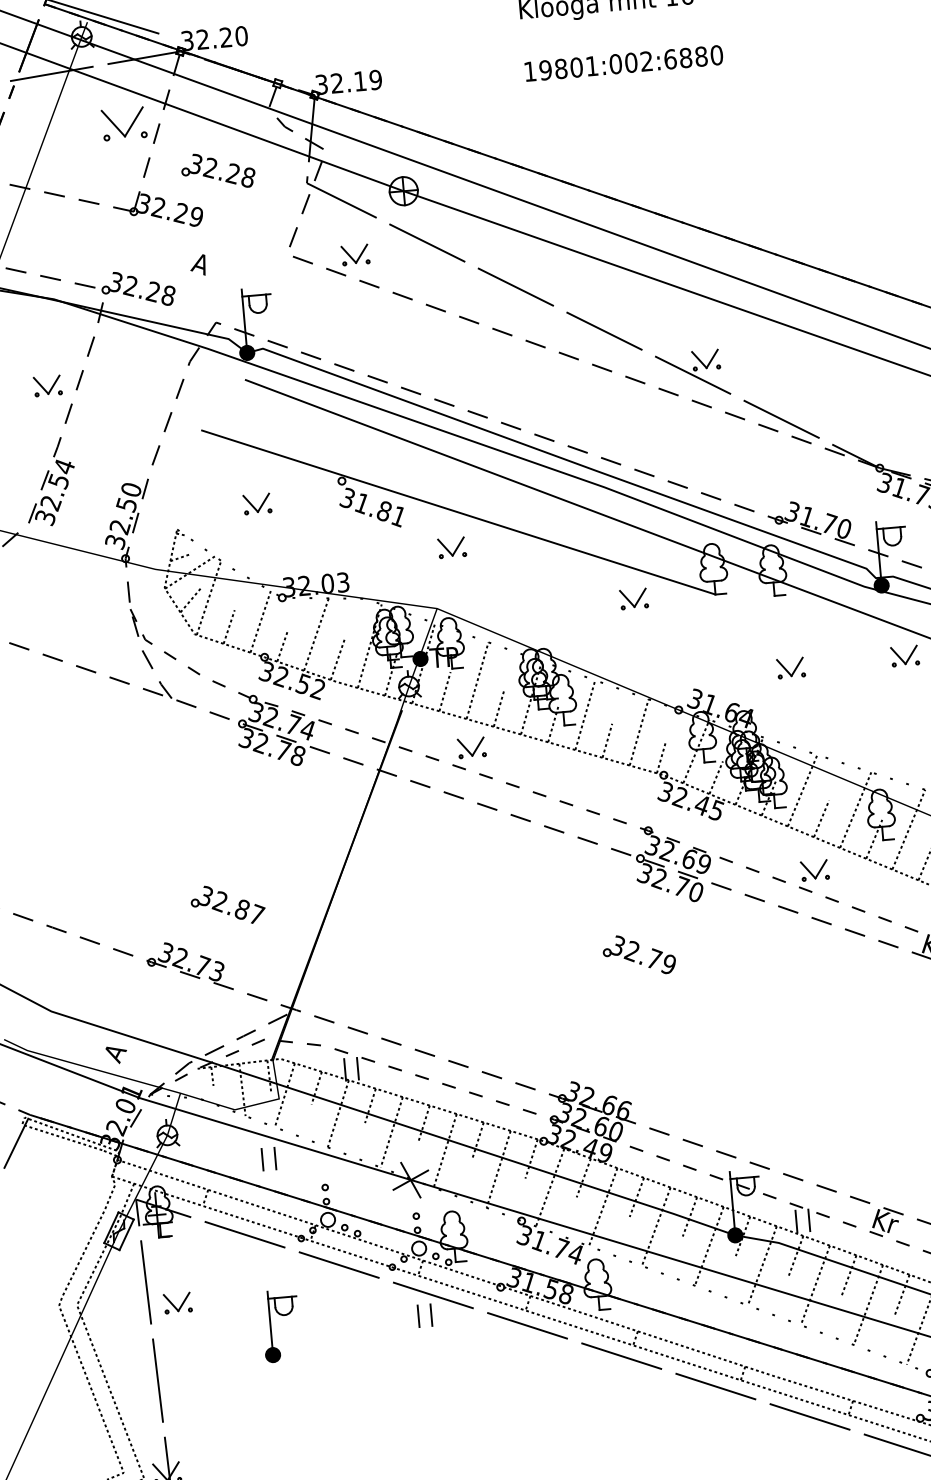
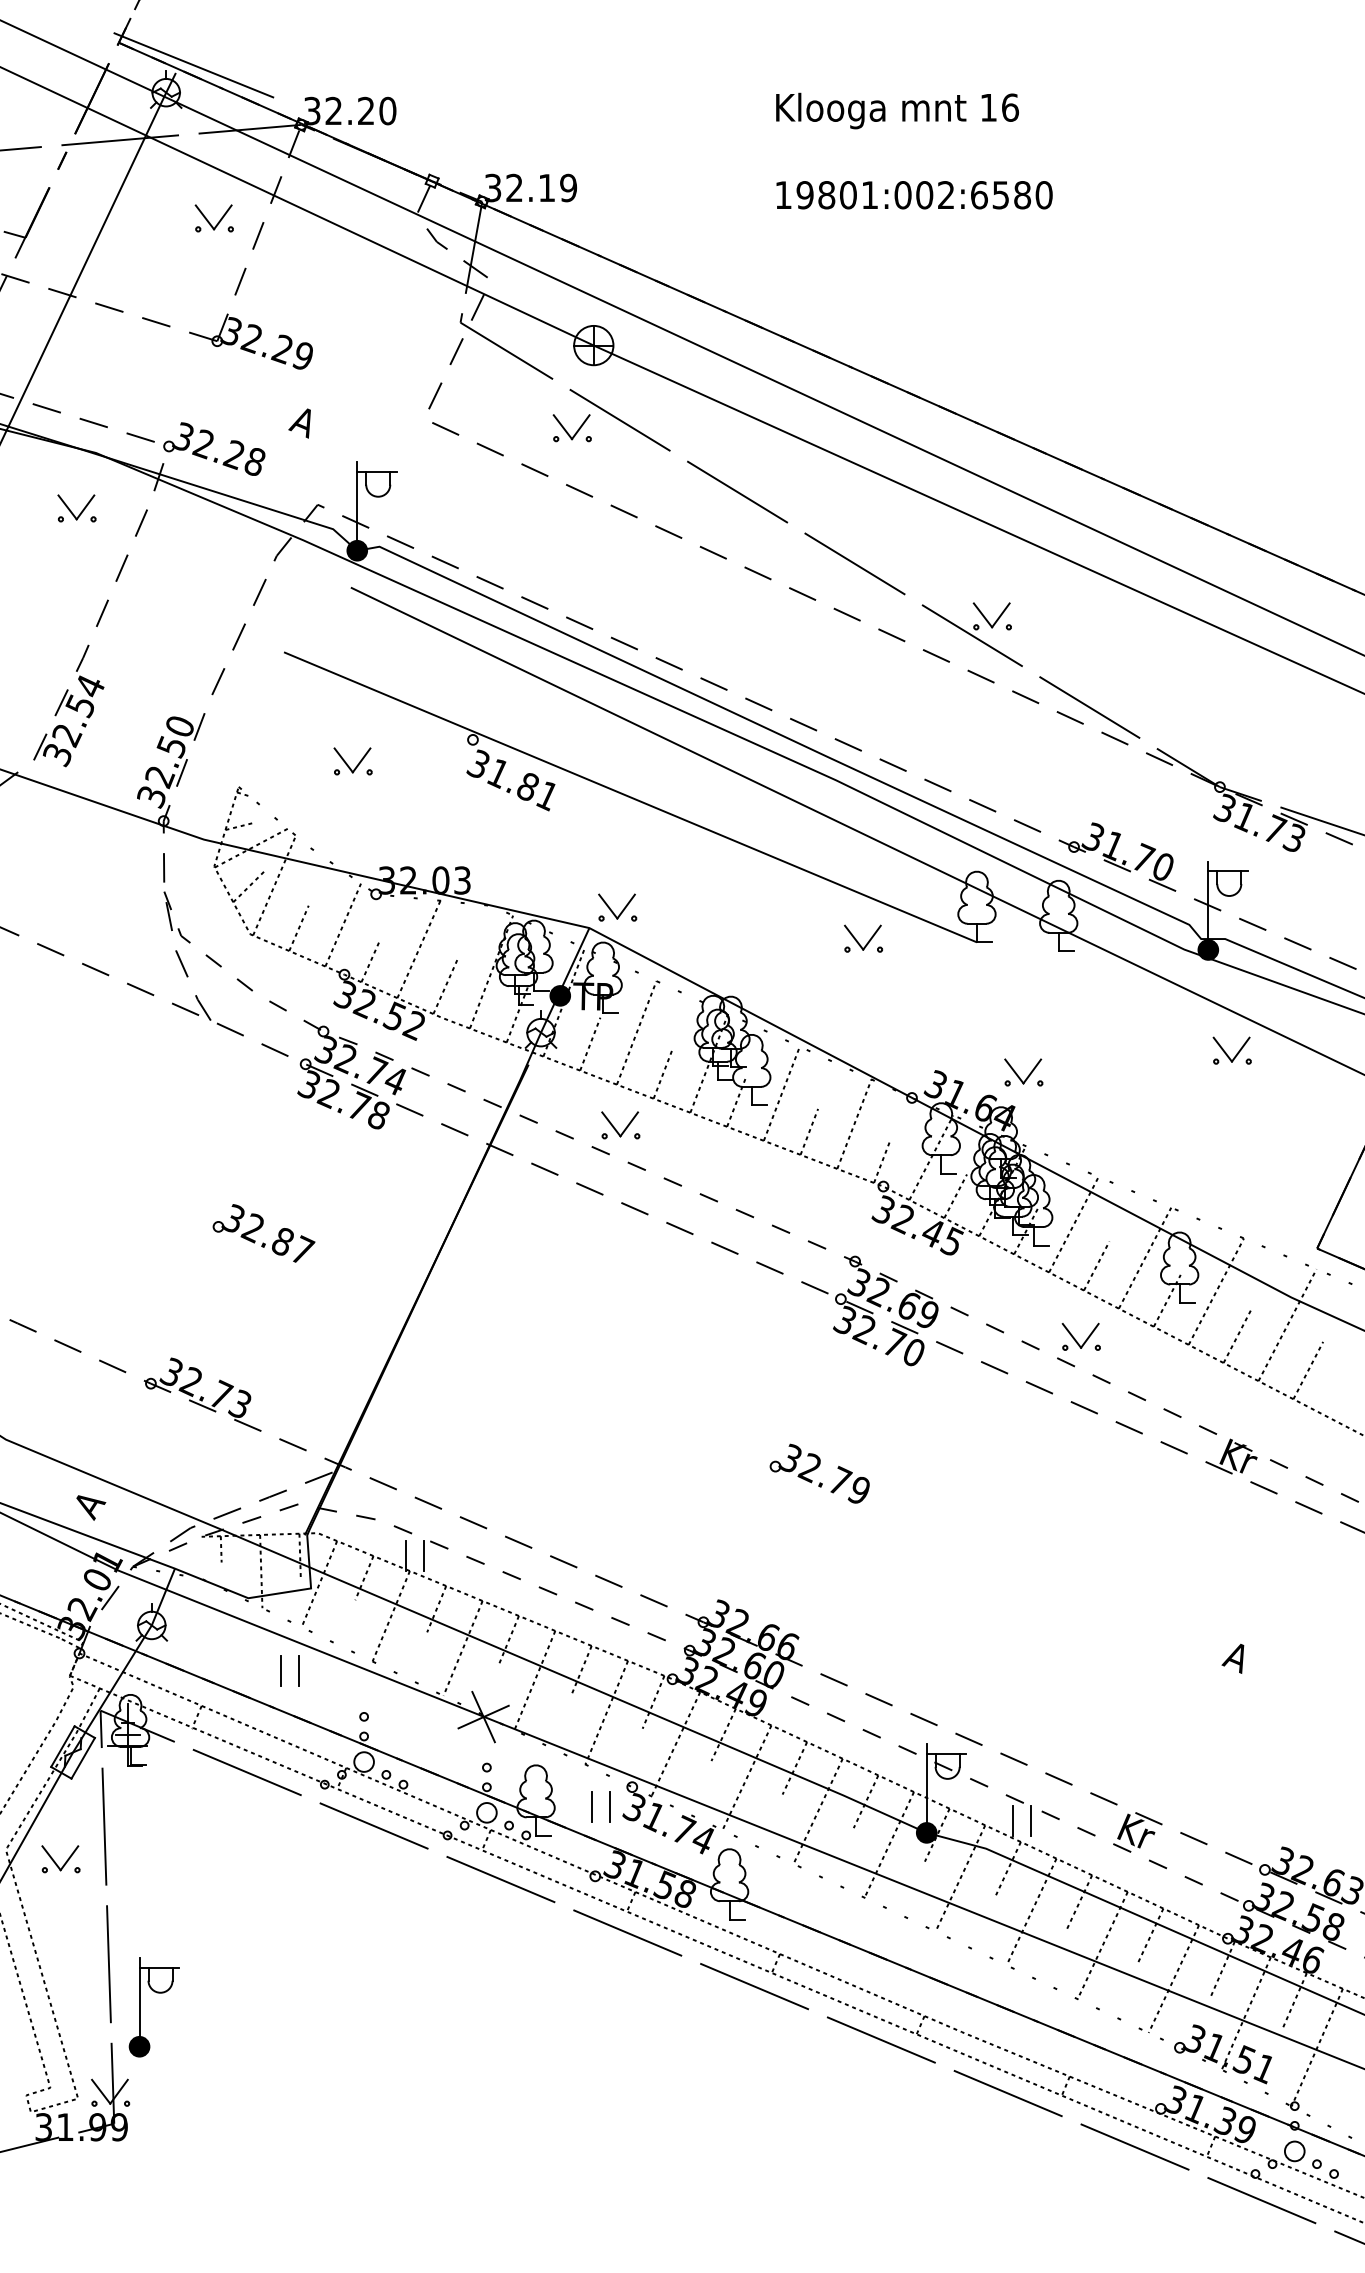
text: (685, 58) -> (1000, 195), 19801:002:6880 -> 19801:002:6580
part: (123, 124) -> (213, 218), size x0.62
part: (218, 170) -> (339, 294), removed
part: (355, 255) -> (571, 428), moved
part: (47, 386) -> (76, 508), moved
part: (452, 547) -> (617, 907), moved
part: (790, 668) -> (1023, 1072), moved
part: (227, 905) -> (263, 1233), moved
part: (639, 954) -> (819, 1473), moved
part: (177, 1303) -> (60, 1859), moved
part: (419, 1316) -> (592, 1806), moved
part: (271, 1326) -> (140, 2007), moved

